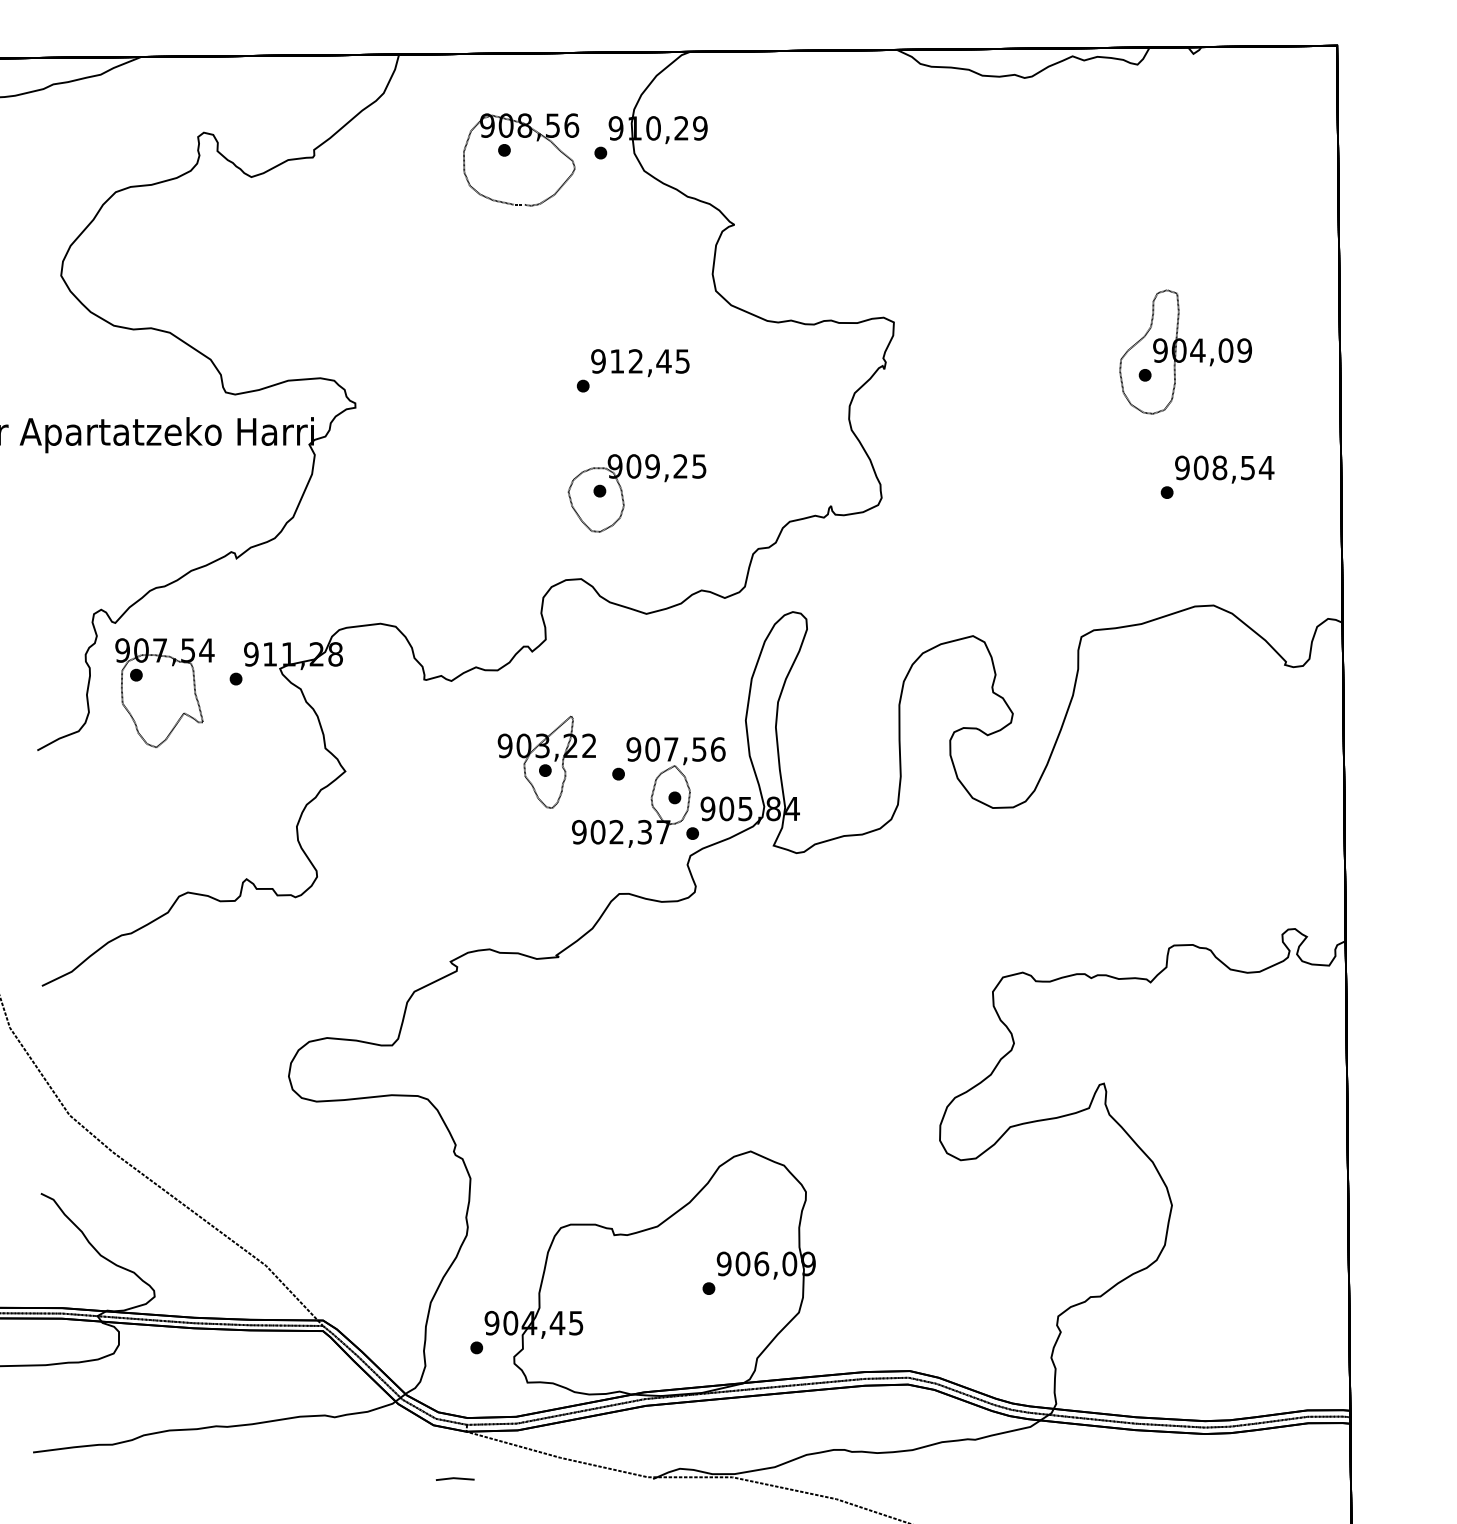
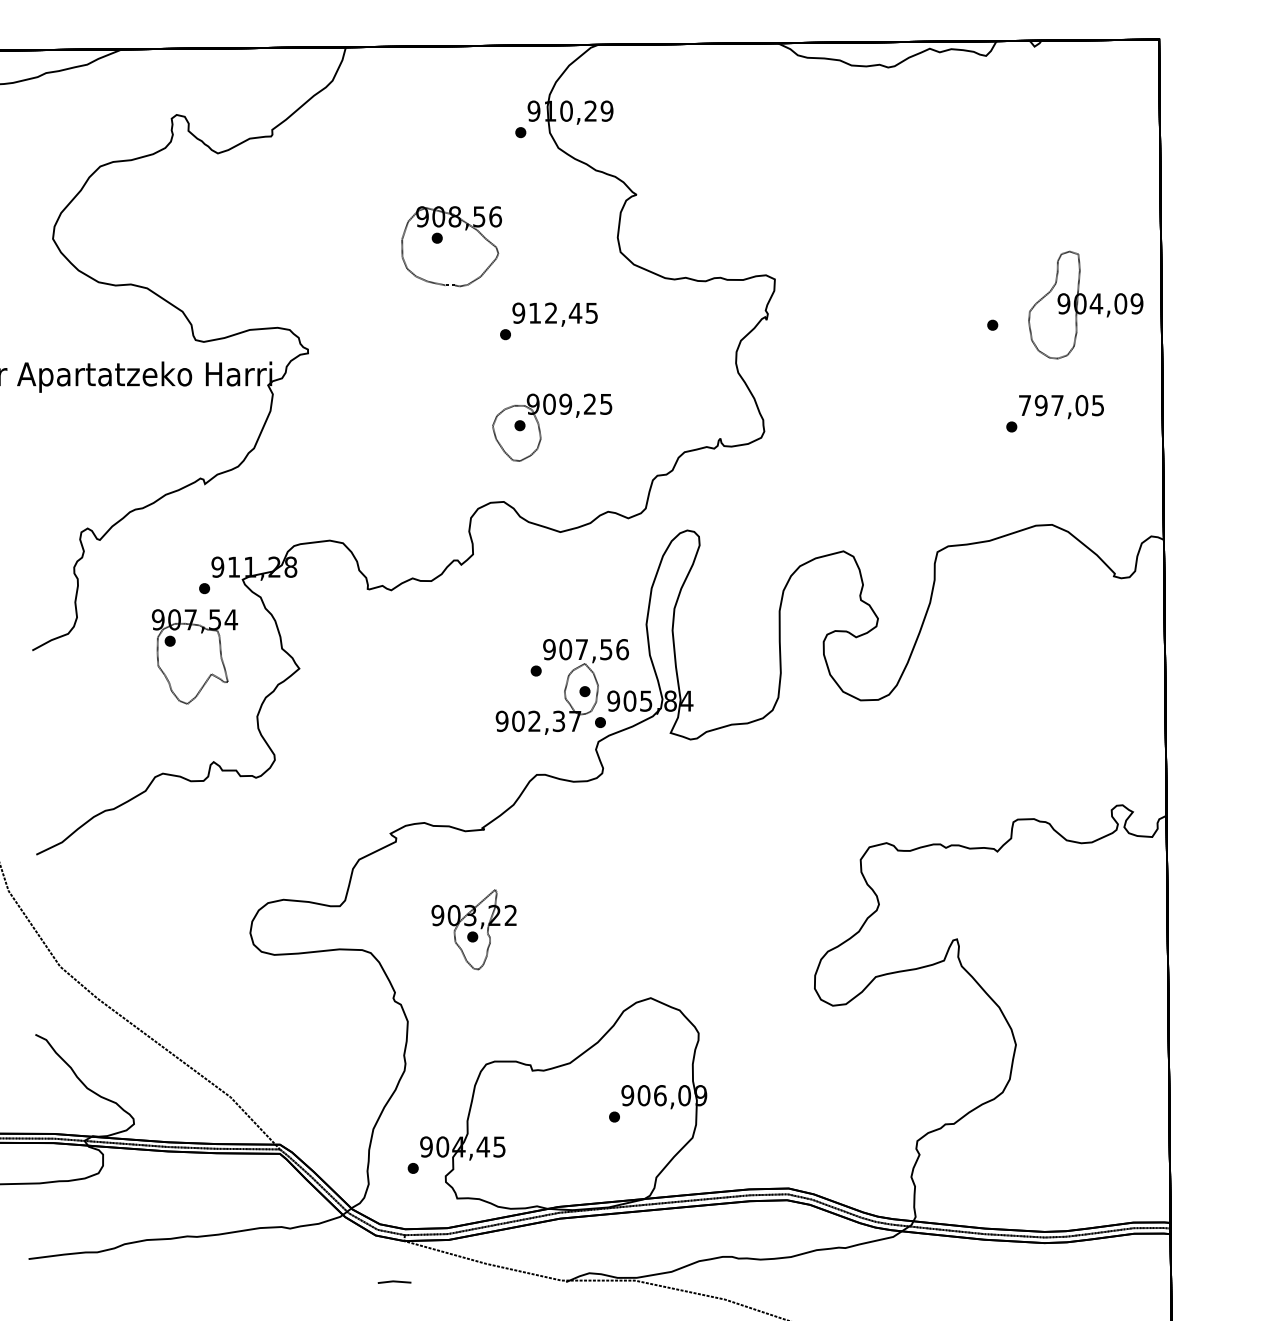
part: (510, 152) -> (442, 240), moved
part: (1185, 351) -> (1085, 304), moved
text: (1224, 467) -> (1061, 405), 908,54 -> 797,05
part: (164, 692) -> (194, 656), moved
part: (546, 762) -> (473, 929), moved

